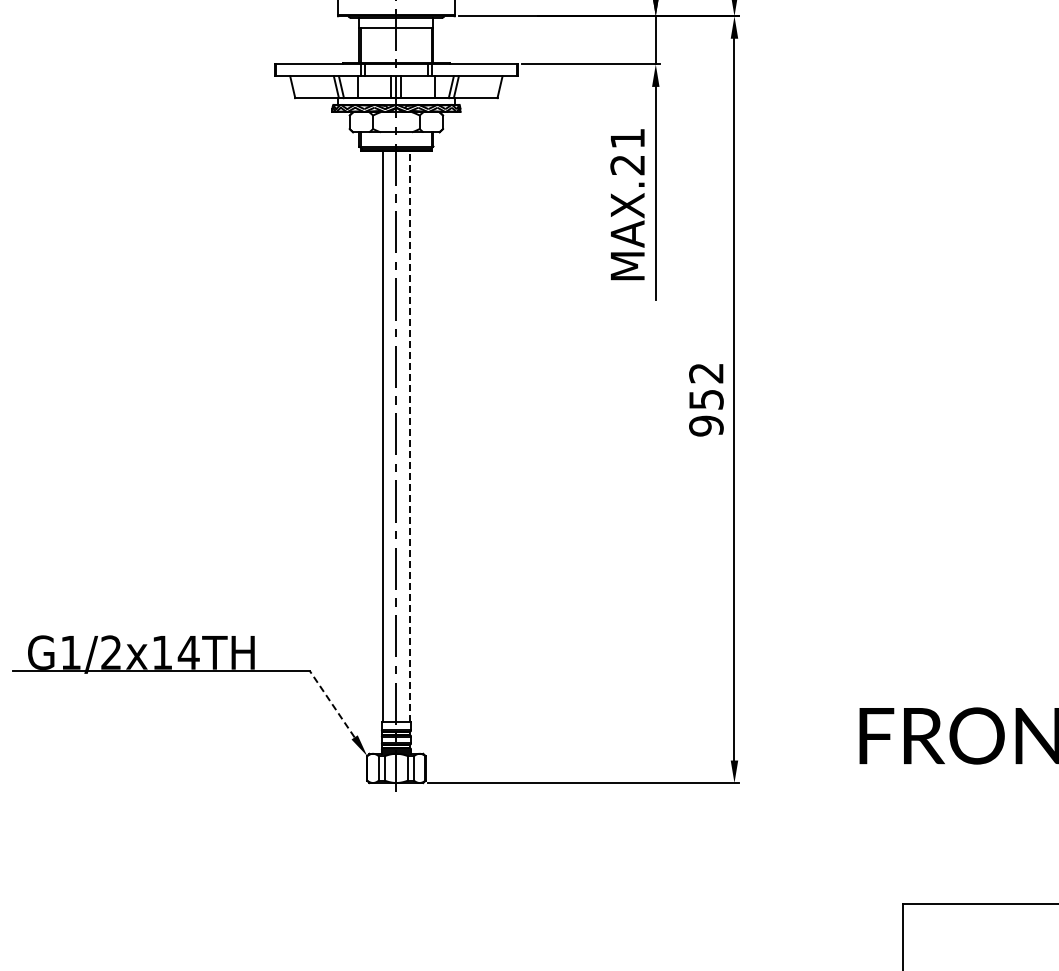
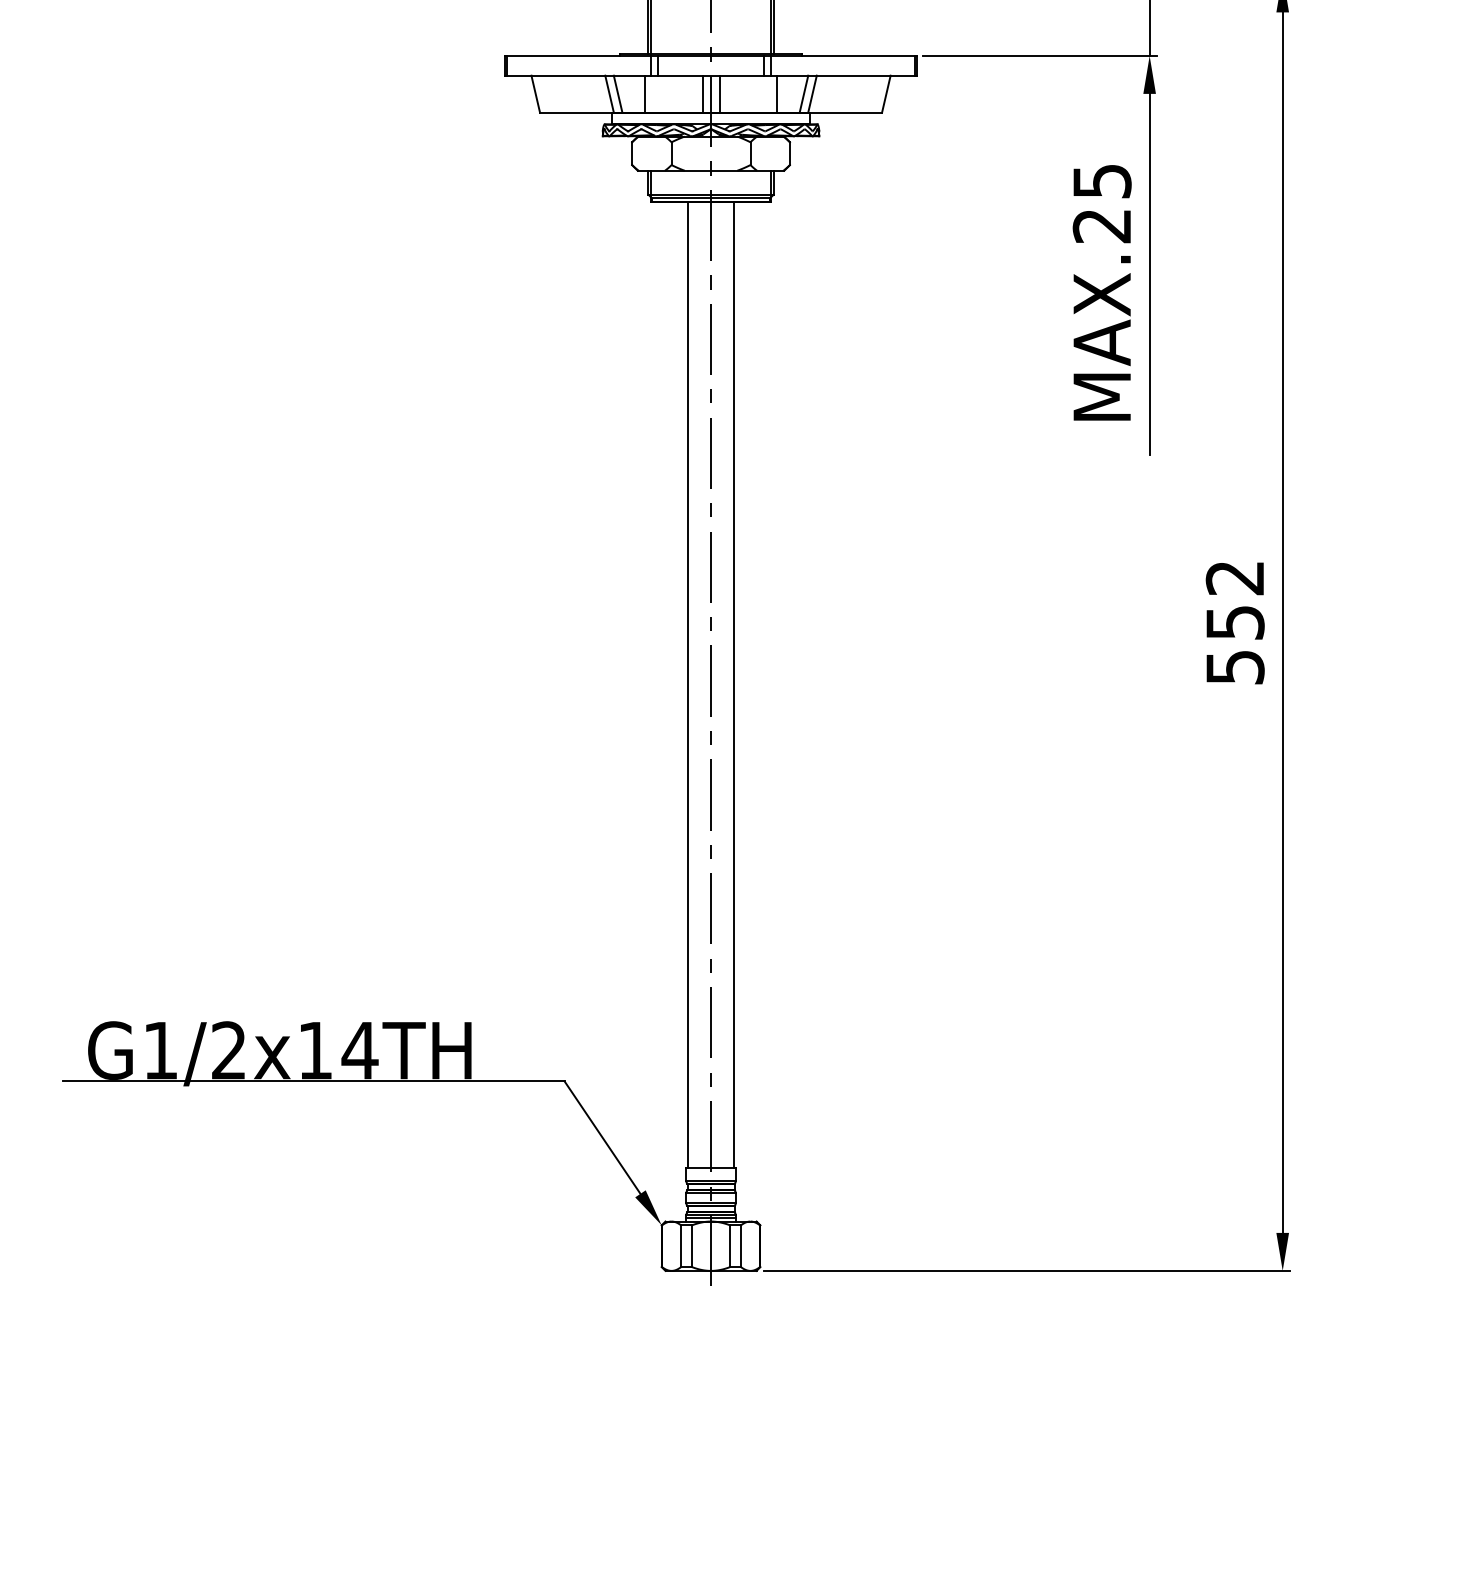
text: (627, 138) -> (1101, 181), MAX.21 -> MAX.25
text: (706, 425) -> (1235, 666), 952 -> 552
line: (410, 436) -> (734, 684), dashed -> solid
line: (331, 703) -> (601, 1136), dashed -> solid

